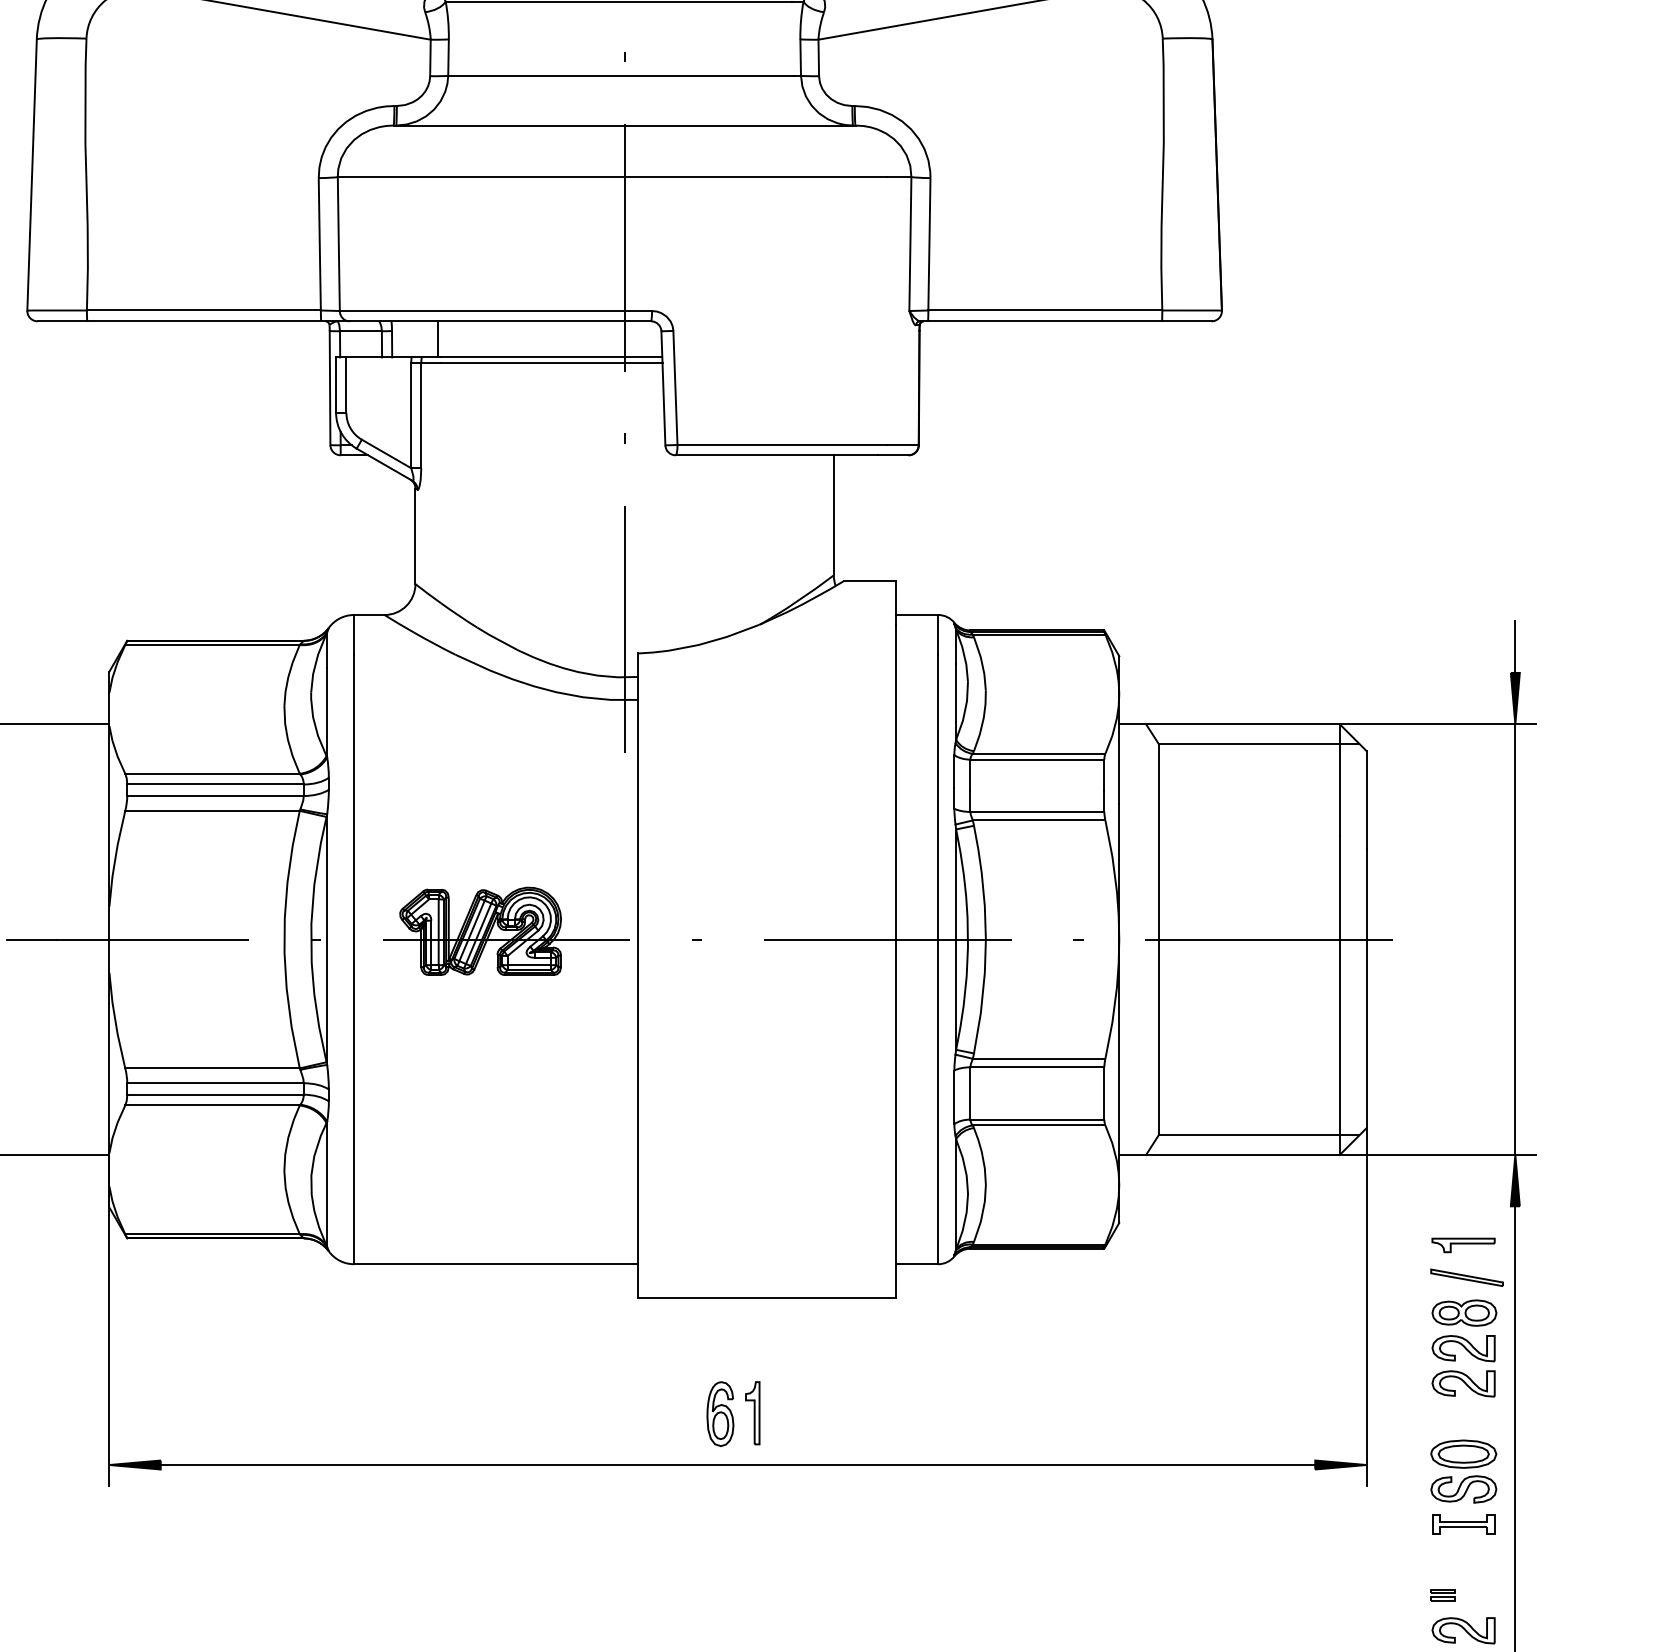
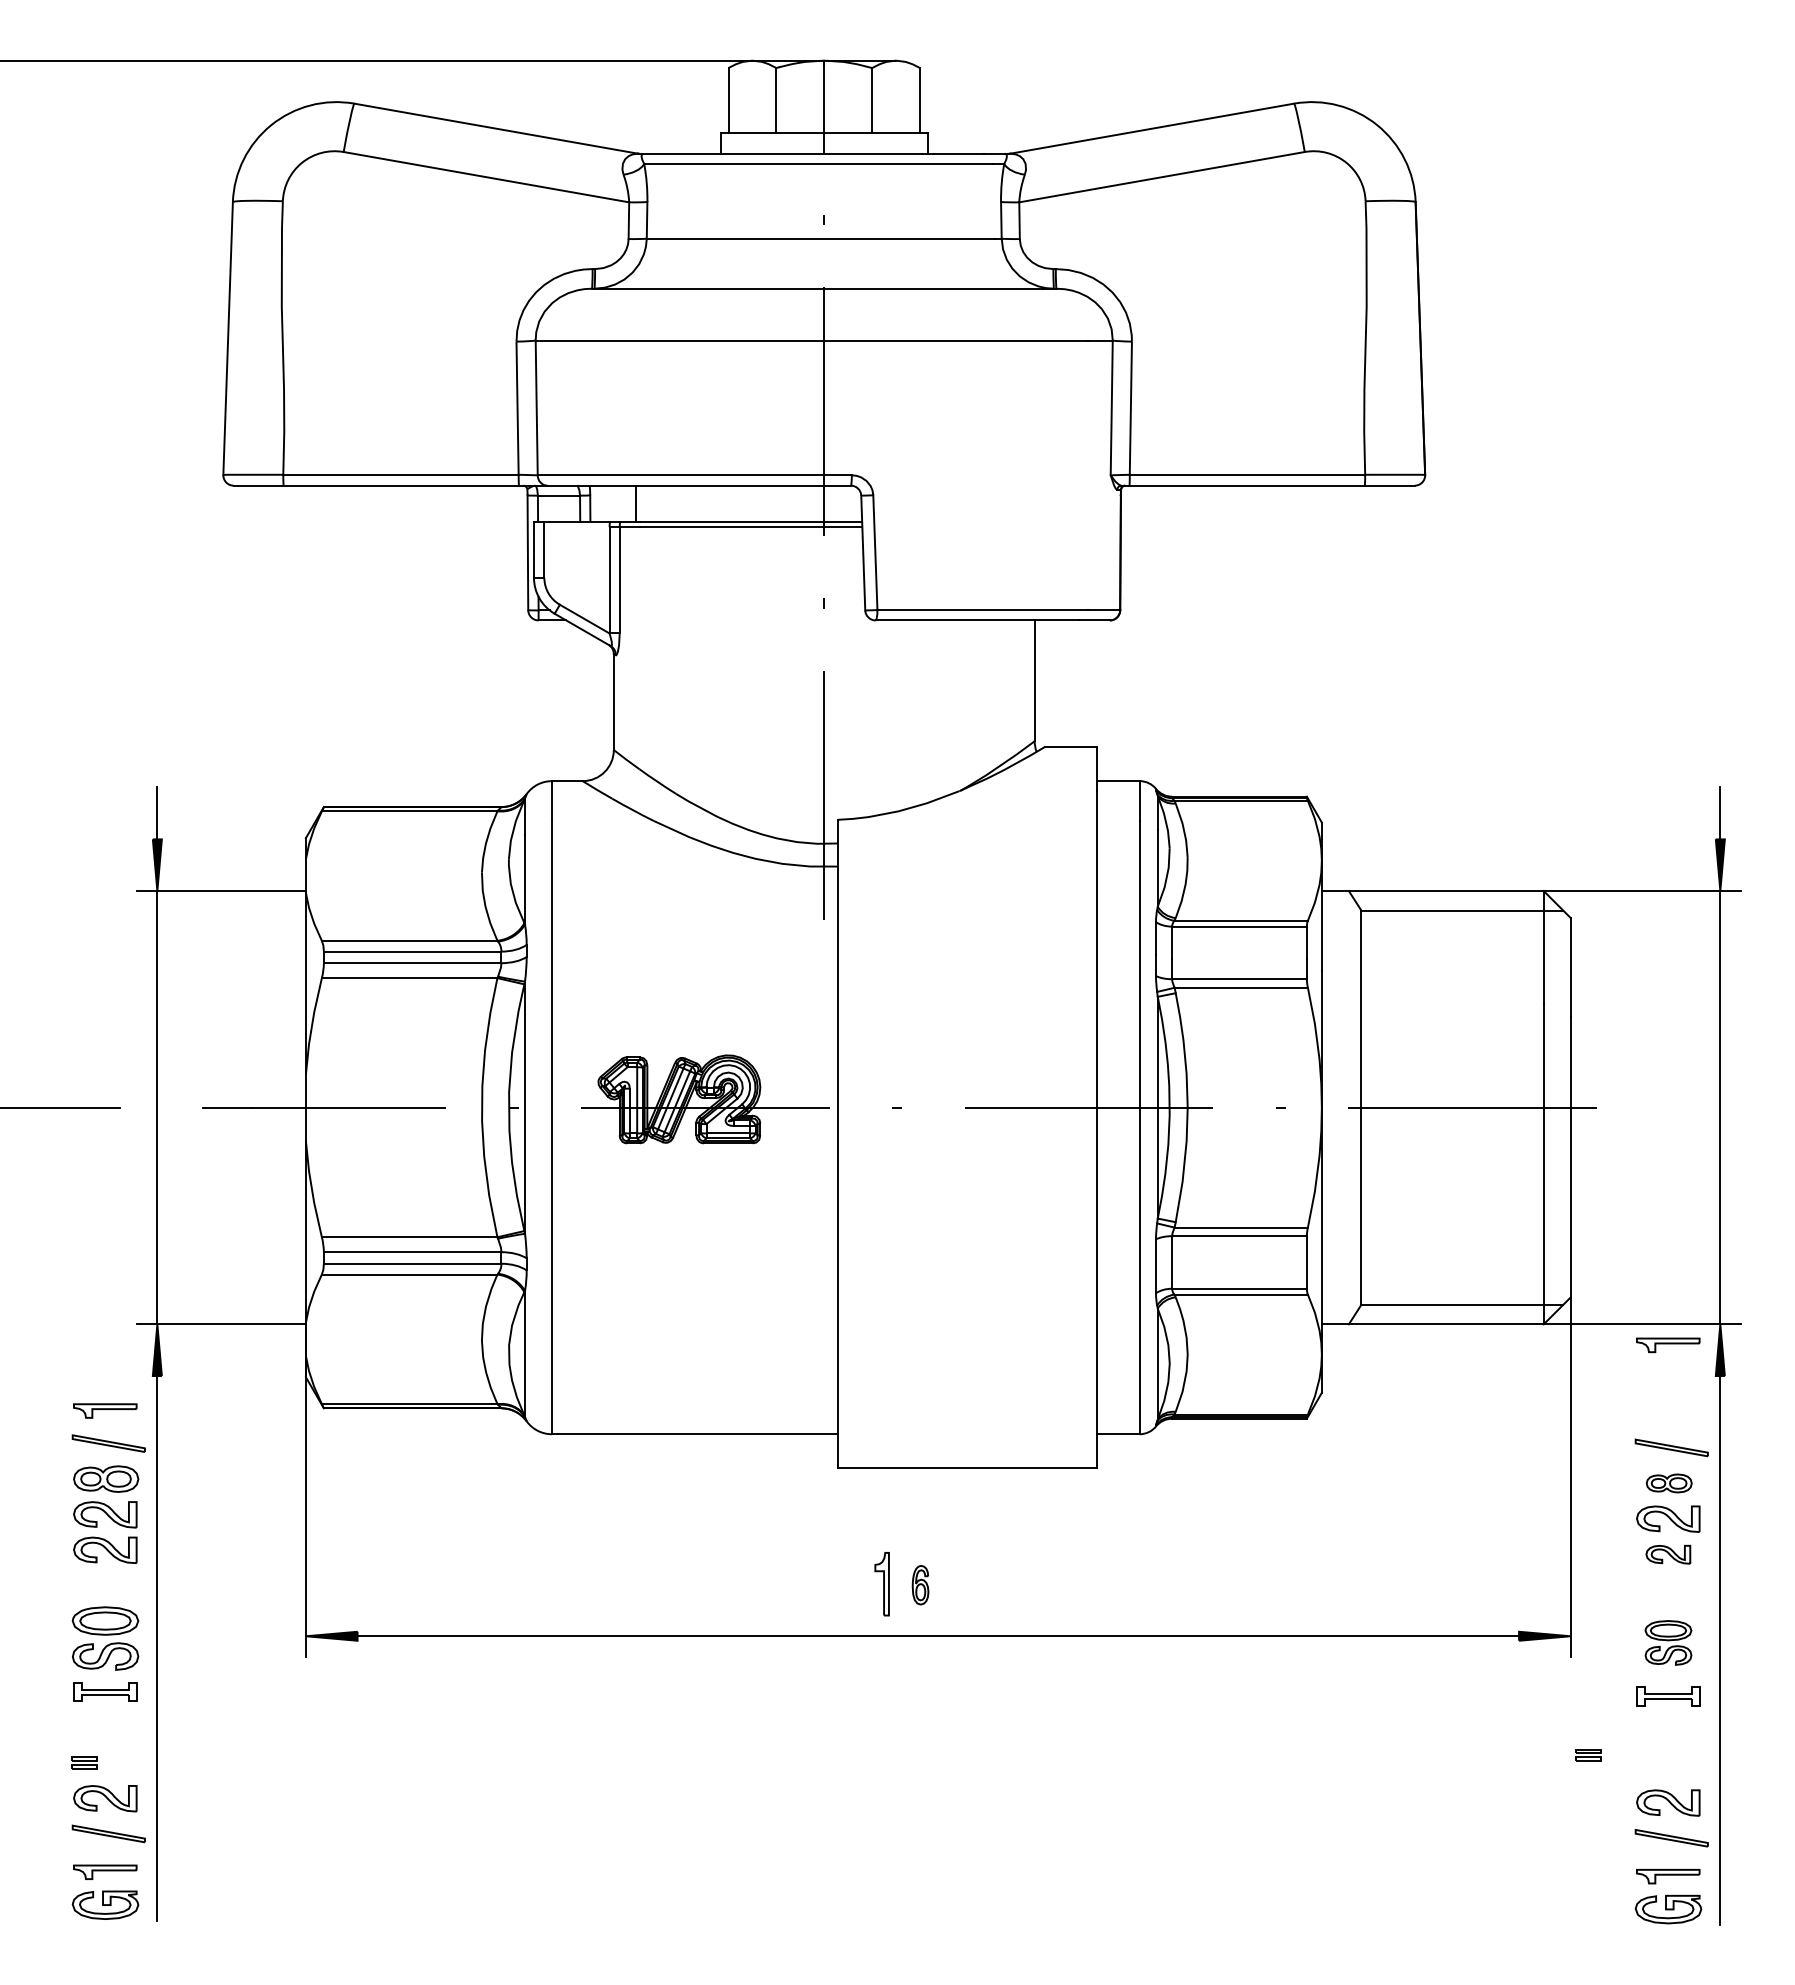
part: (1463, 1245) -> (1668, 1345), moved
part: (1464, 1313) -> (1669, 1483), size x0.7
part: (1463, 1383) -> (1668, 1554), size x0.7
part: (752, 1413) -> (881, 1584), moved
part: (720, 1414) -> (920, 1585), size x0.6
part: (1463, 1471) -> (1668, 1642), size x0.7
part: (1442, 1595) -> (1588, 1755), moved

